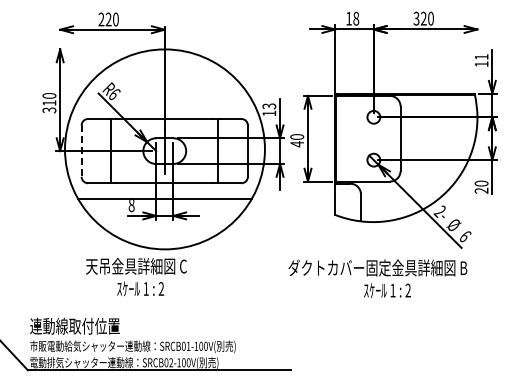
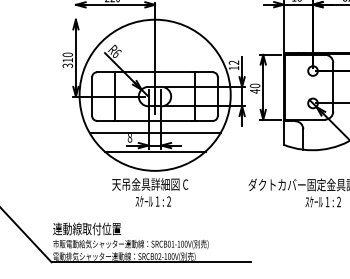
text: (269, 106) -> (234, 62), 13 -> 12
line: (81, 151) -> (92, 96), dashed -> solid
line: (164, 223) -> (154, 151), added
text: (136, 276) -> (150, 192), moved

